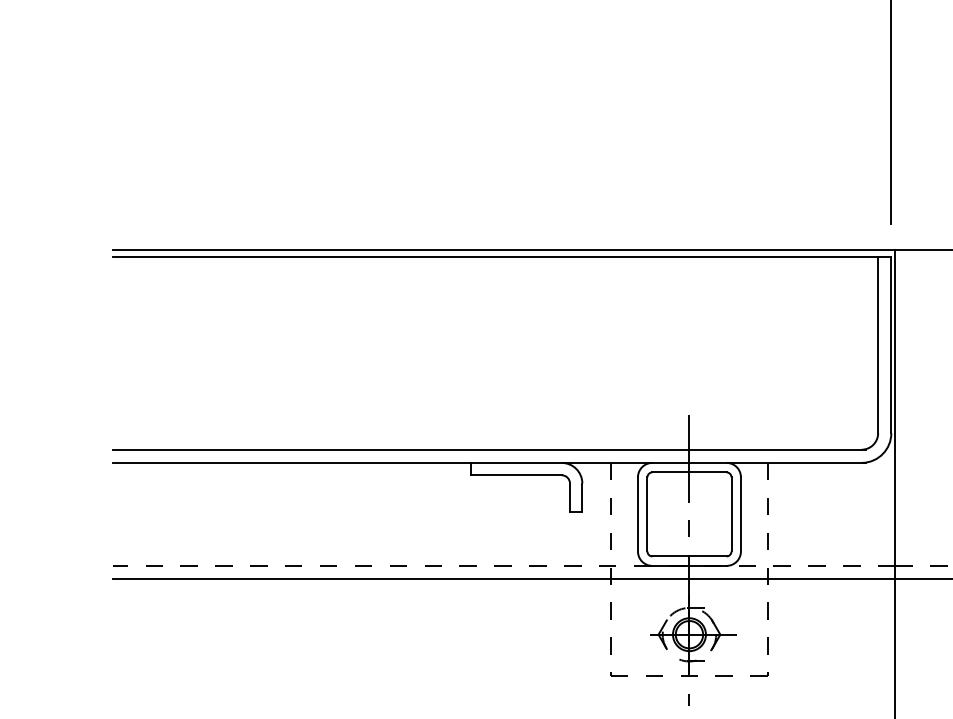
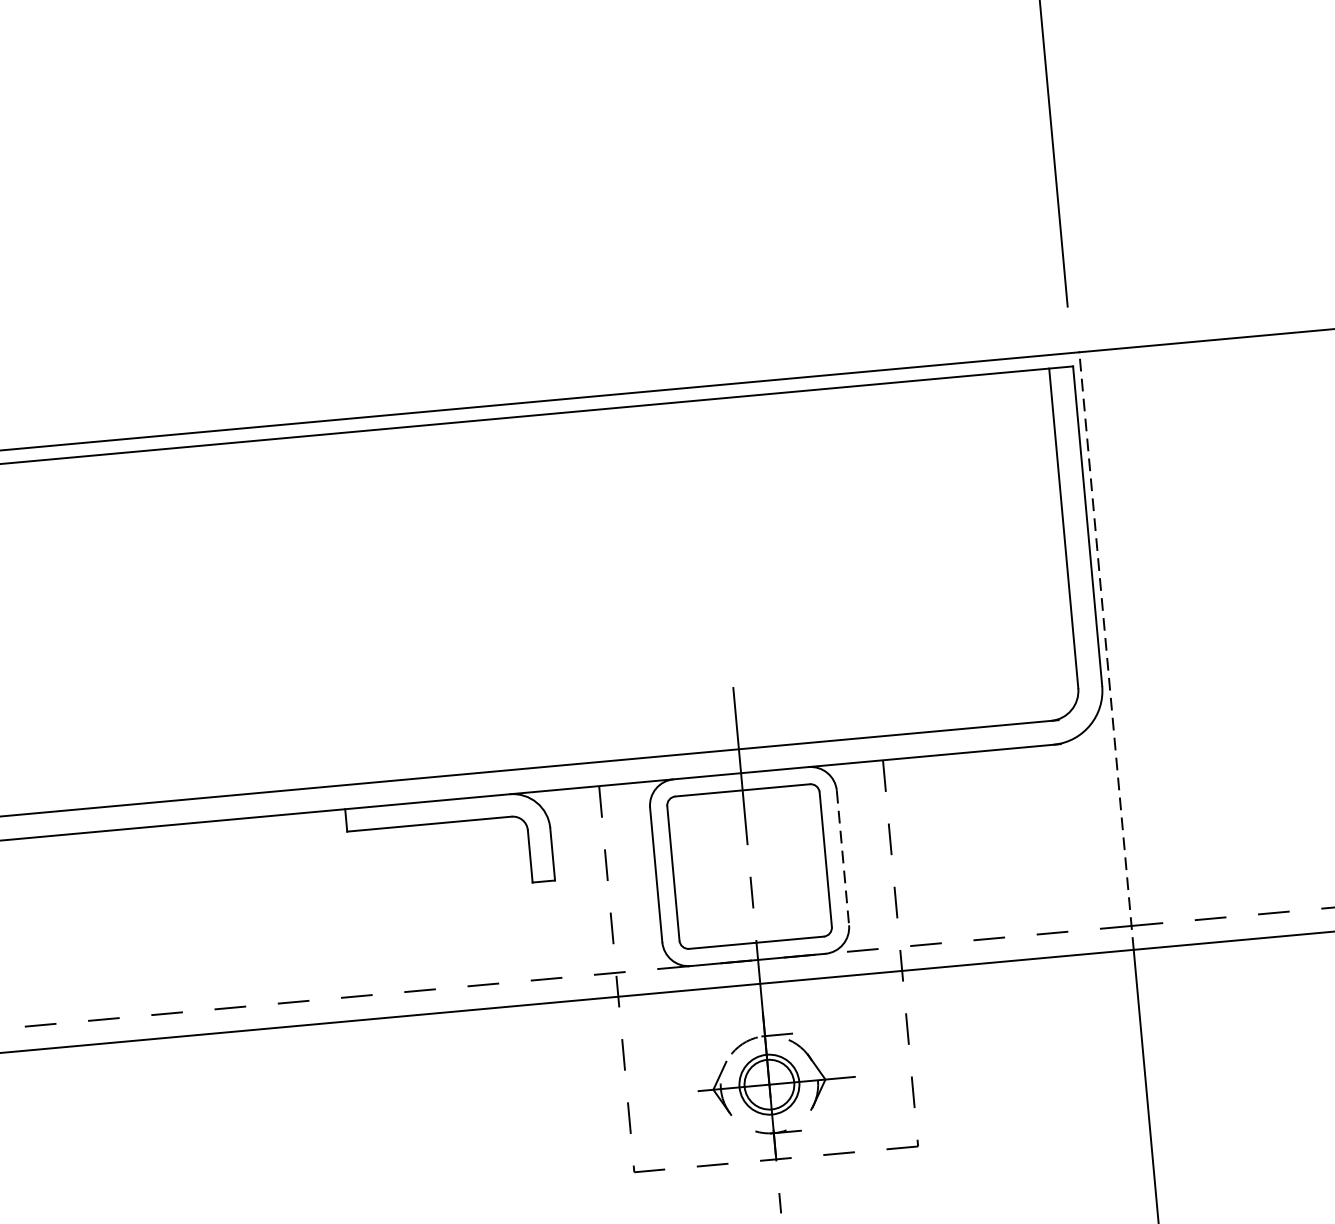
line: (895, 414) -> (1106, 651), solid -> dashed
line: (740, 514) -> (842, 858), solid -> dashed

